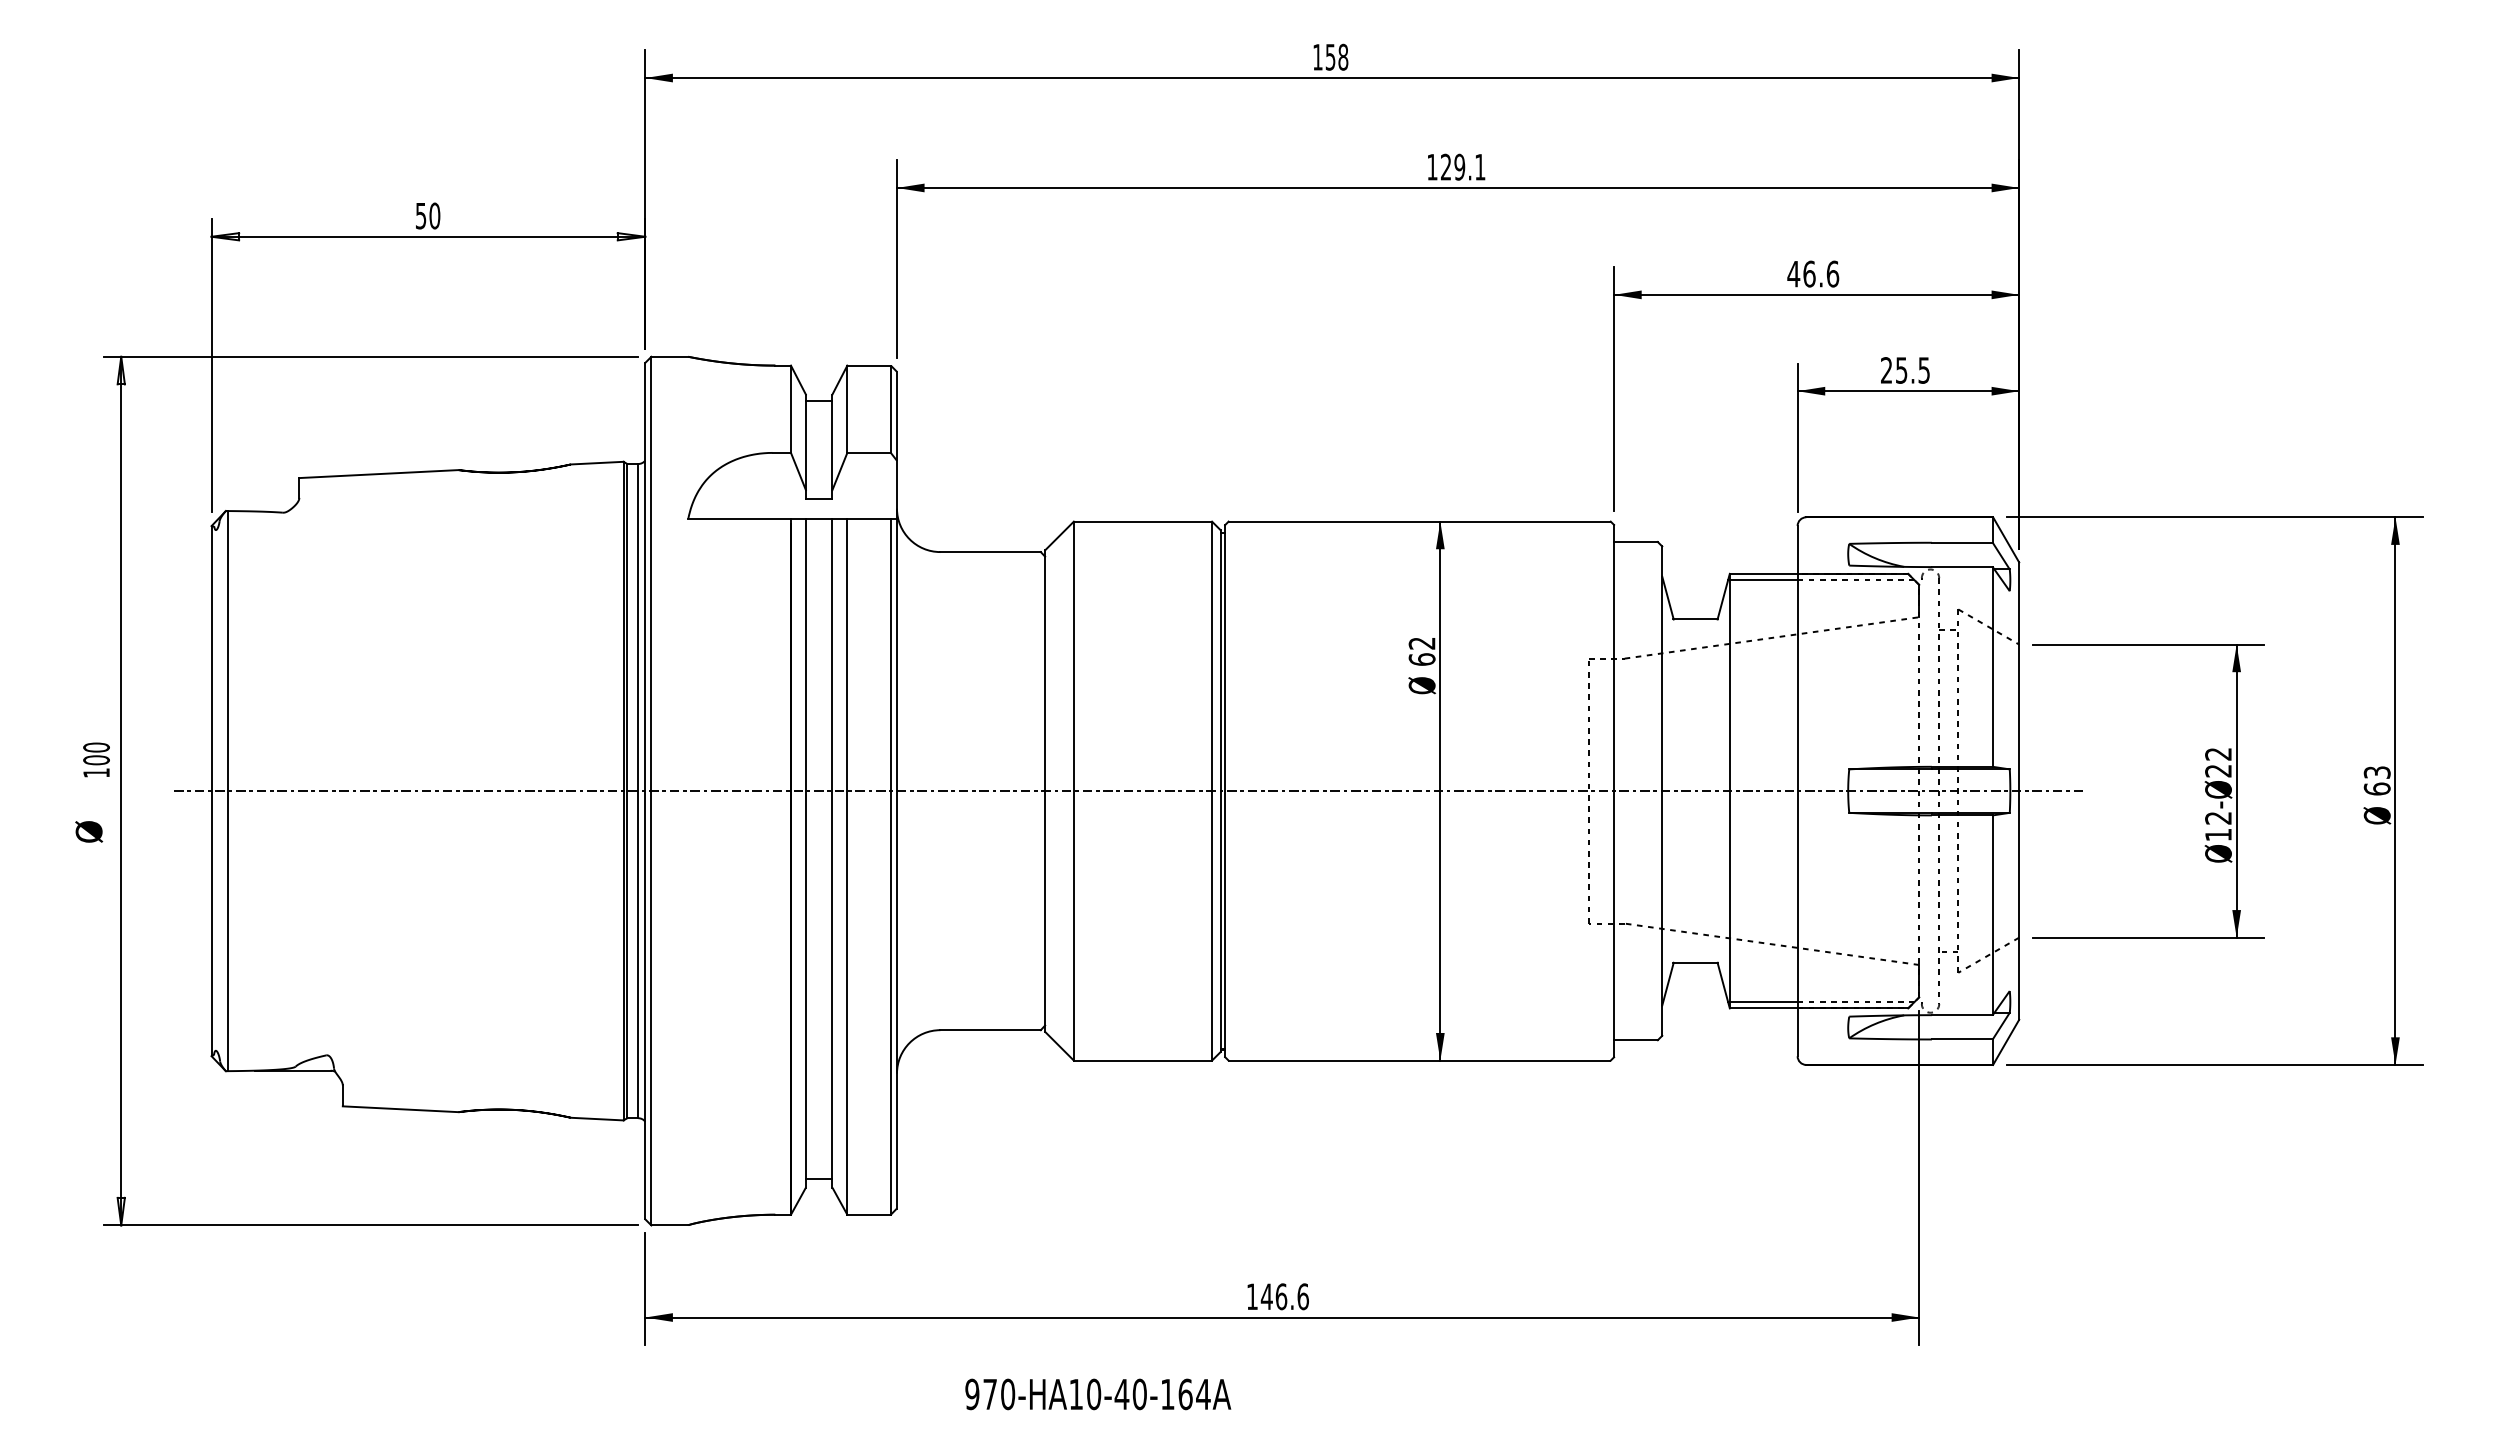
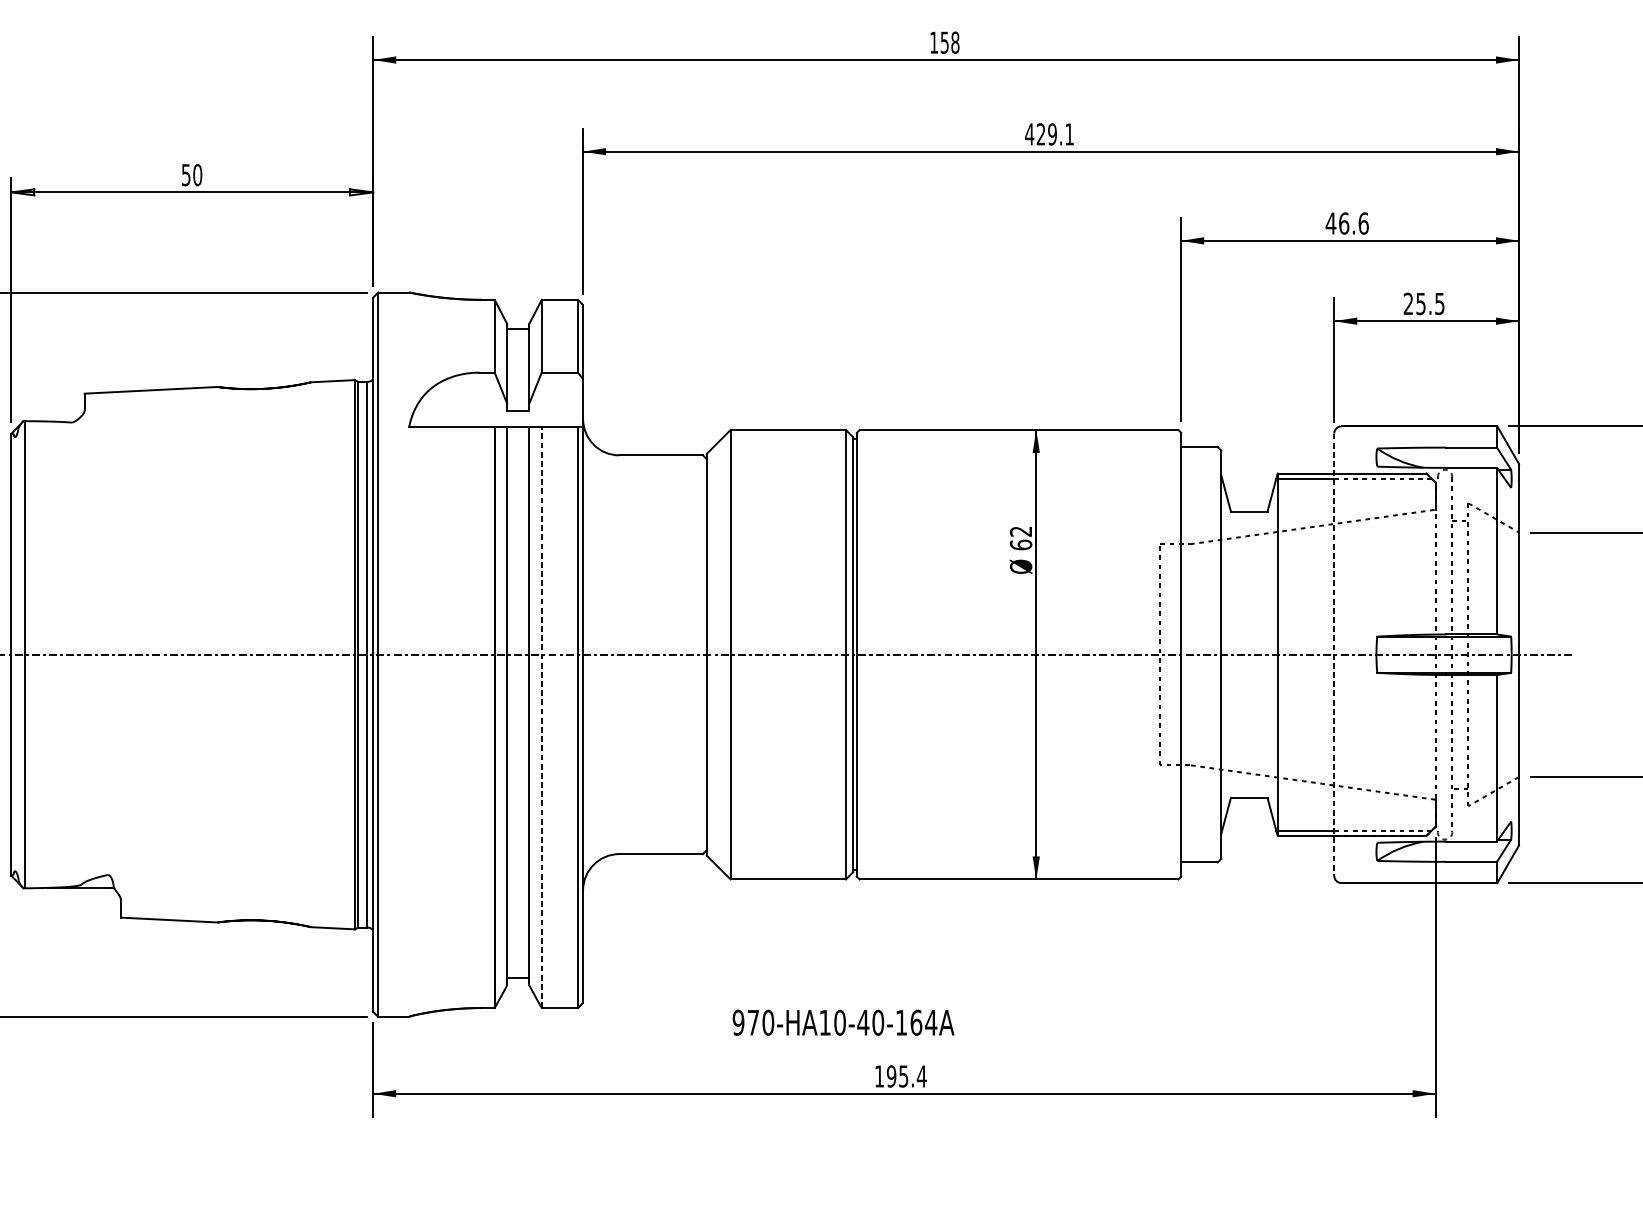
text: (1432, 167) -> (1029, 134), 129.1 -> 429.1
line: (1797, 791) -> (1334, 655), solid -> dashed
line: (847, 866) -> (541, 717), solid -> dashed
text: (1284, 1296) -> (906, 1076), 146.6 -> 195.4
text: (1098, 1394) -> (843, 1022), moved

